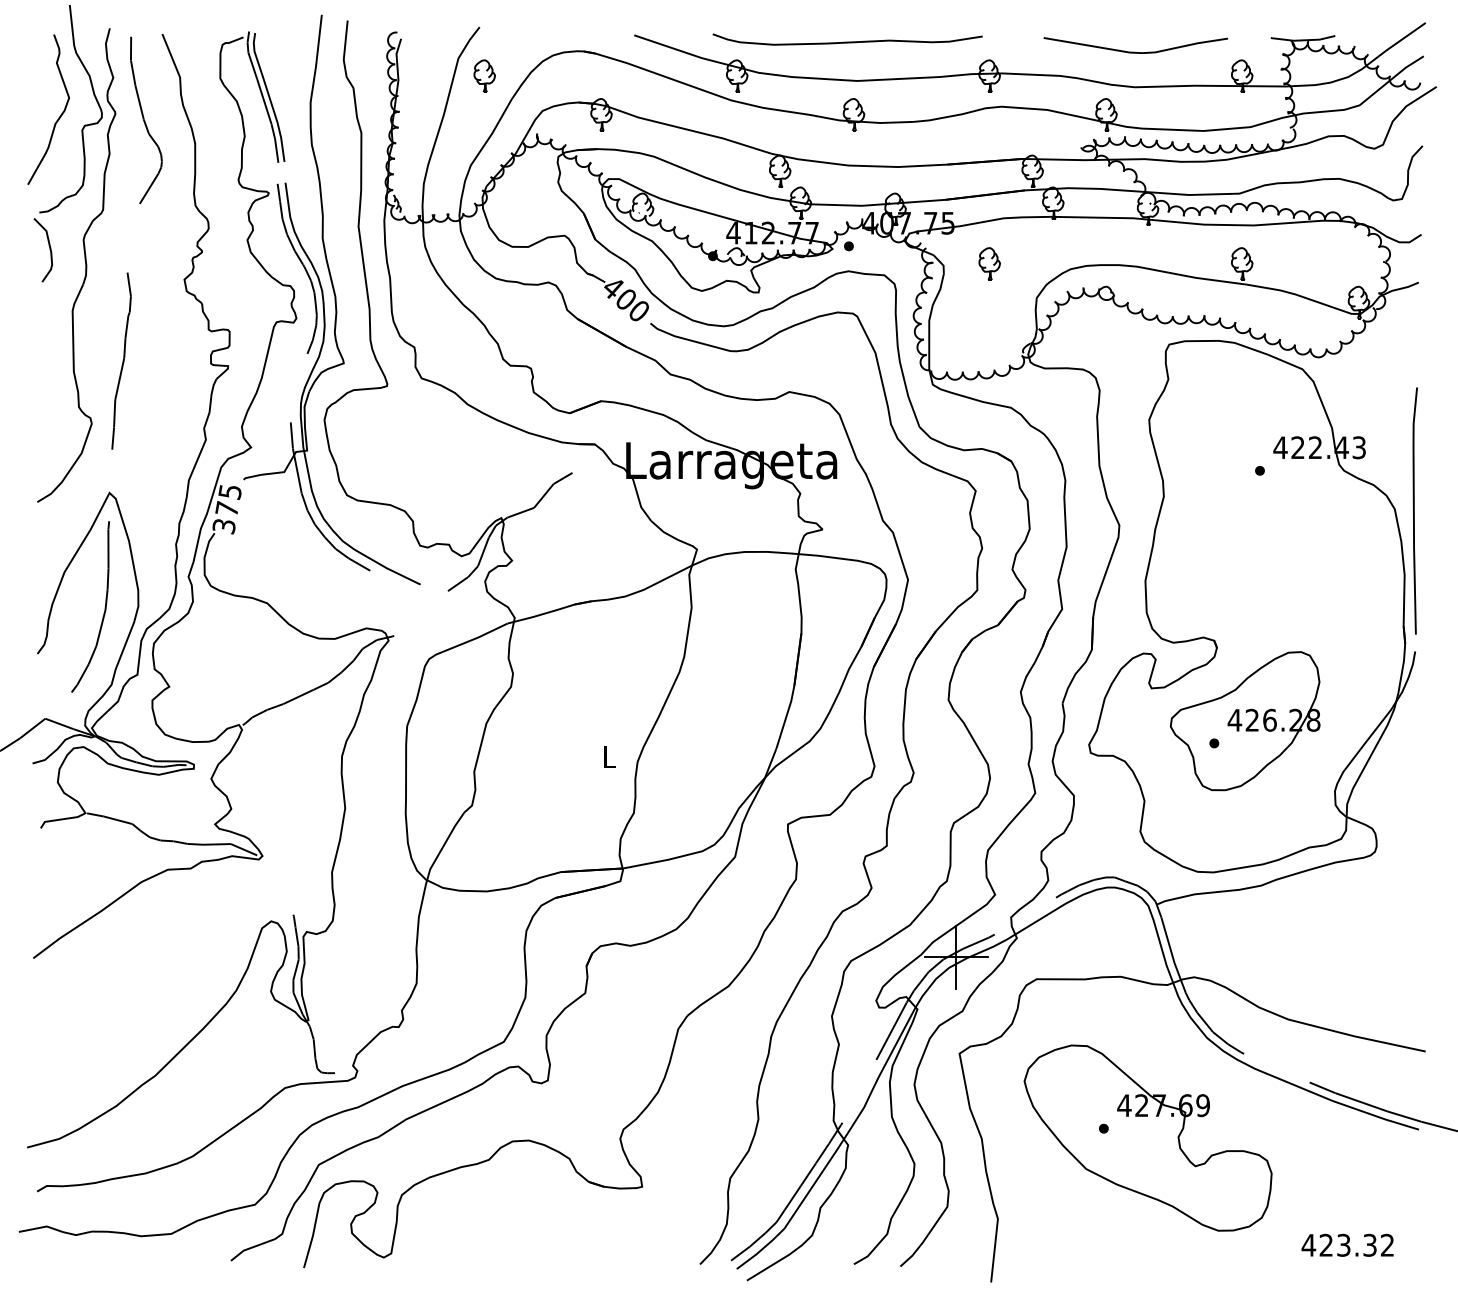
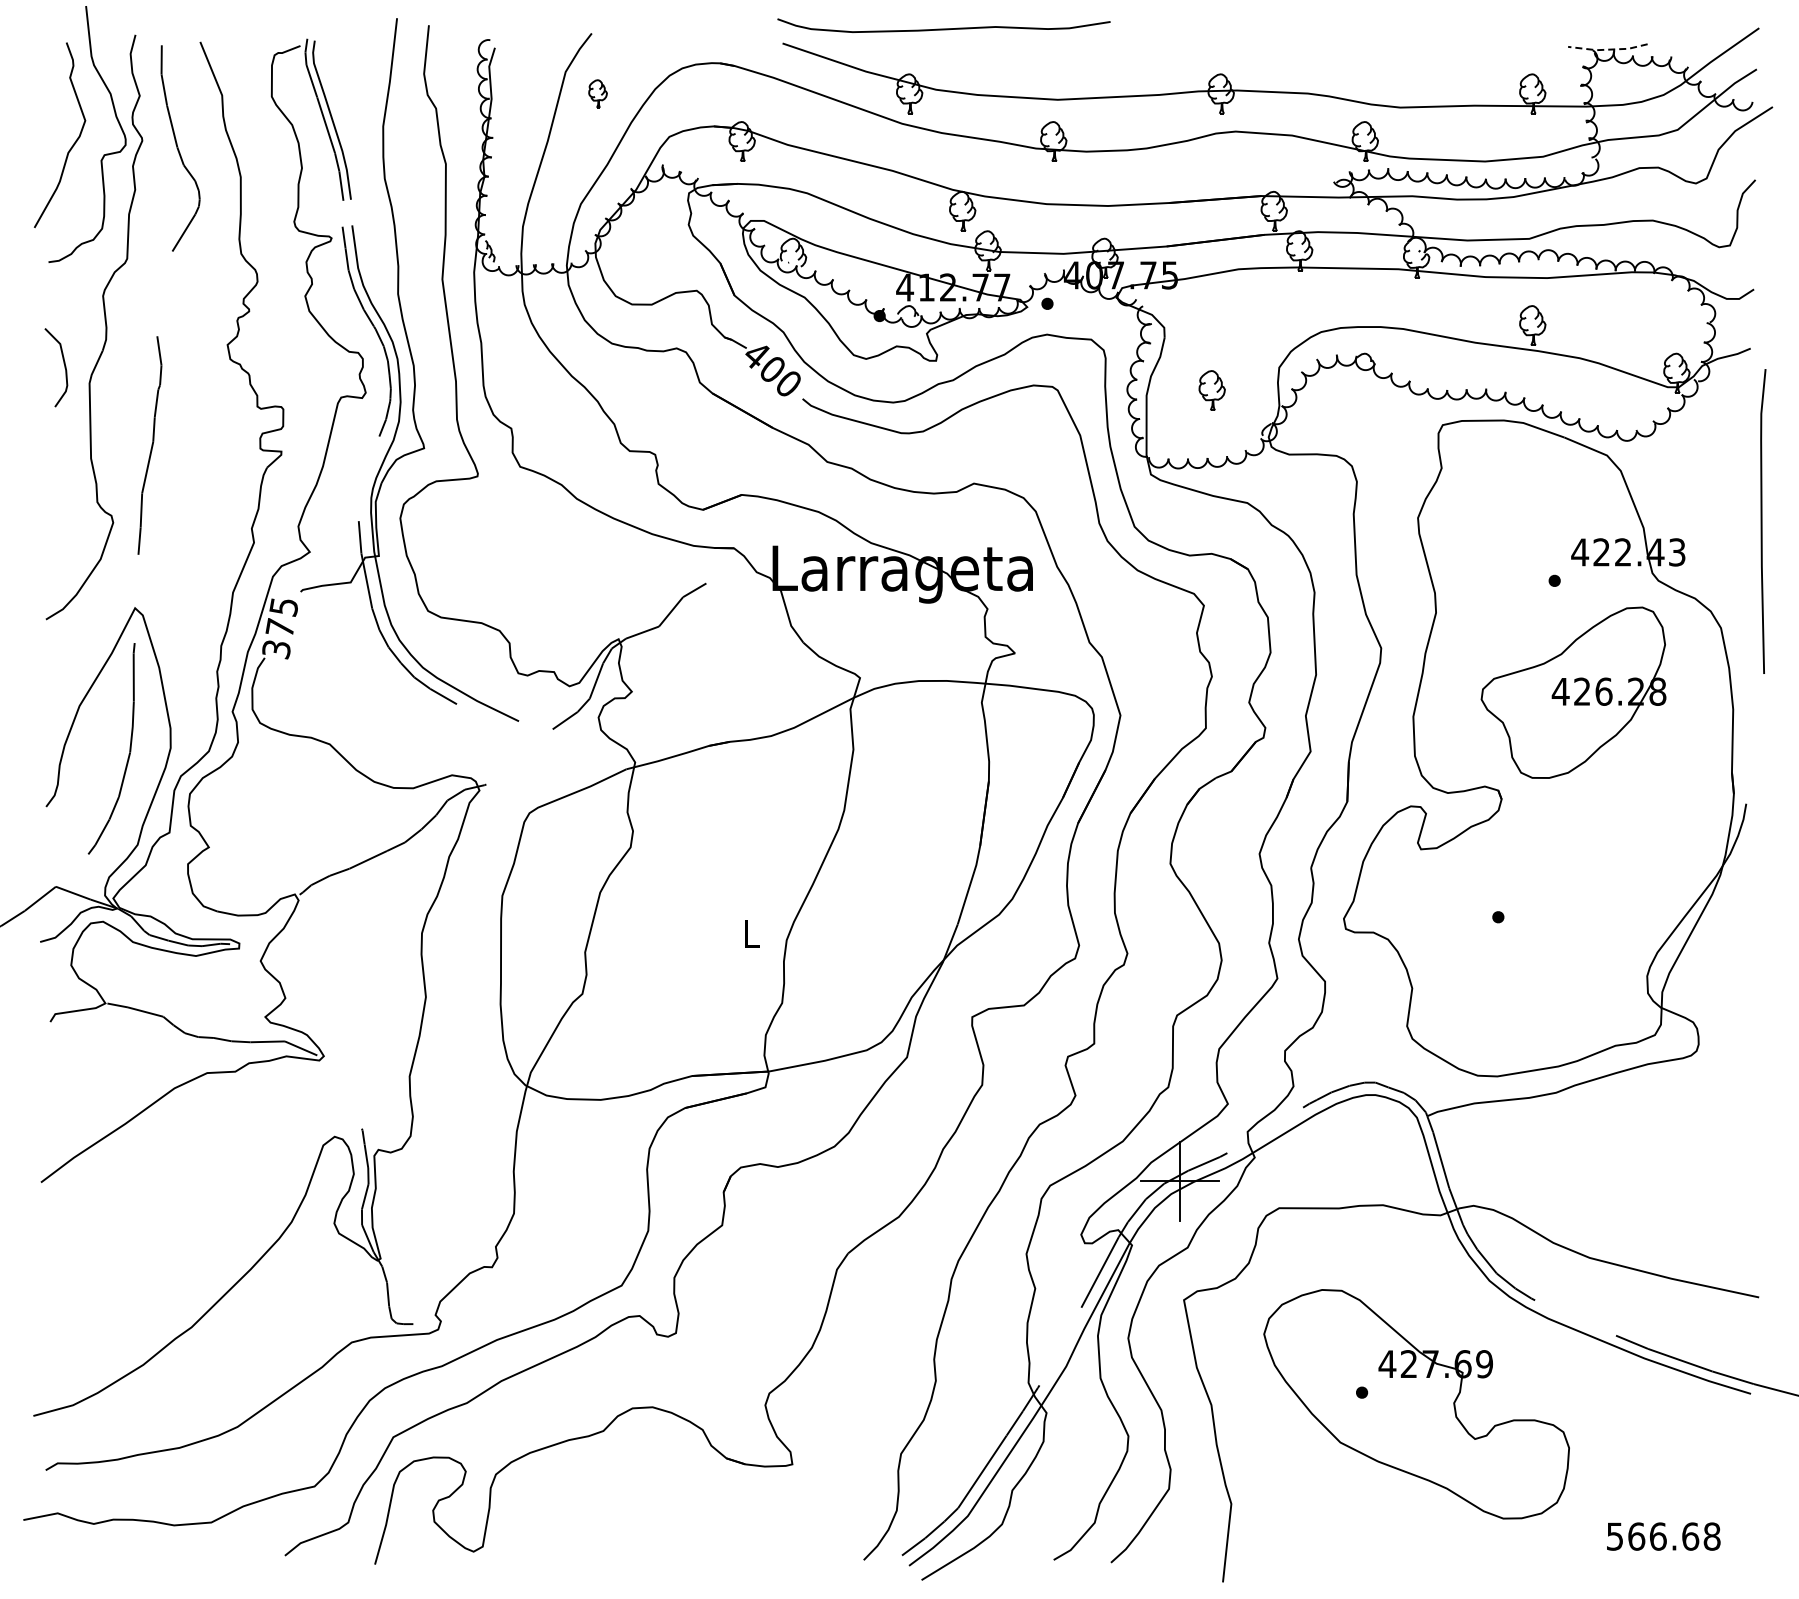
line: (1303, 40) -> (1608, 49), solid -> dashed
curve: (847, 41) -> (943, 28), moved
curve: (1135, 52) -> (1401, 64), removed
part: (484, 75) -> (597, 93), size x0.7
curve: (49, 250) -> (64, 367), moved
part: (989, 263) -> (1211, 390), moved
line: (1414, 511) -> (1762, 521), moved
part: (1245, 720) -> (1573, 692), moved
text: (1348, 1245) -> (1663, 1536), 423.32 -> 566.68

